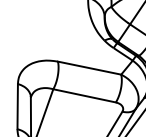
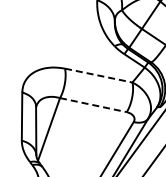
line: (90, 68) -> (99, 75), solid -> dashed
line: (84, 96) -> (93, 105), solid -> dashed

